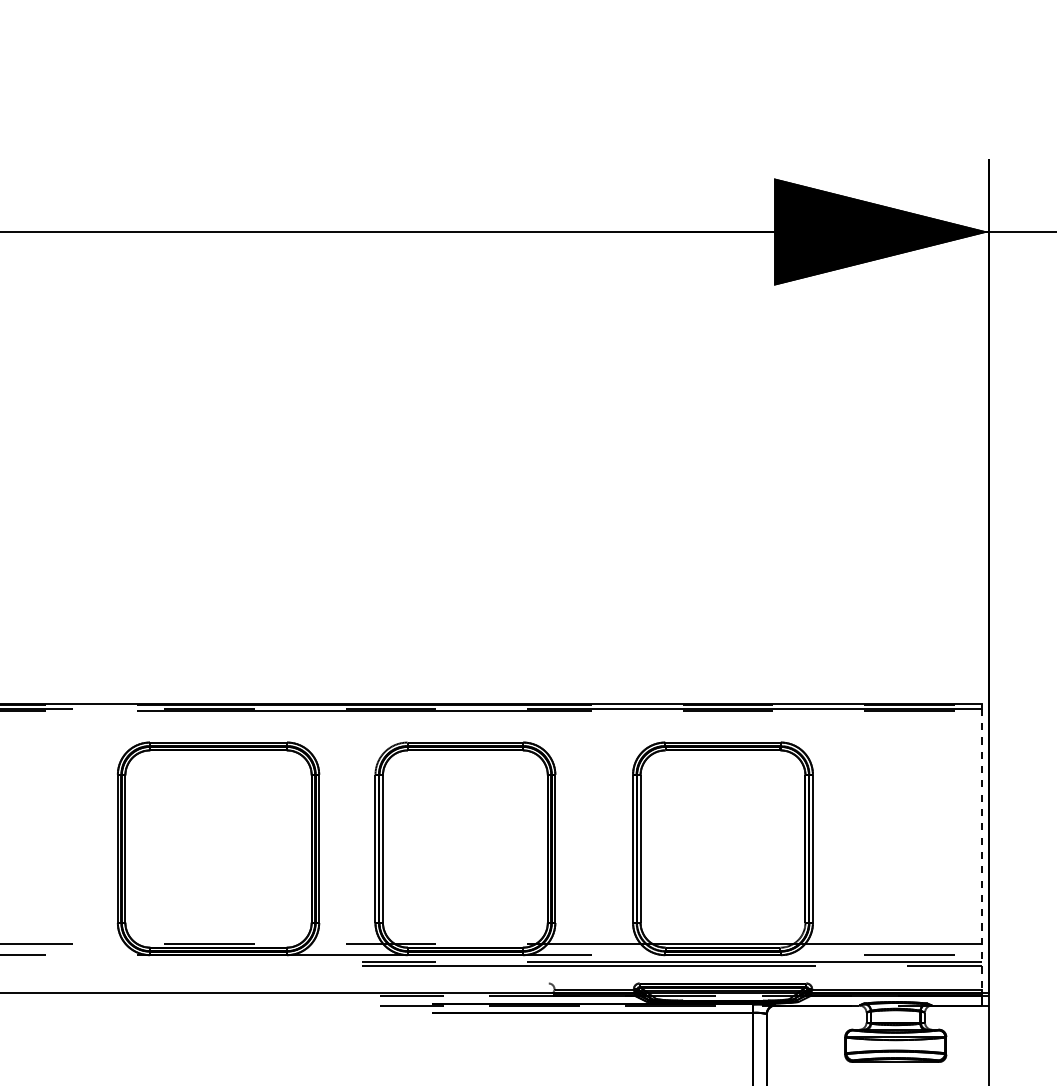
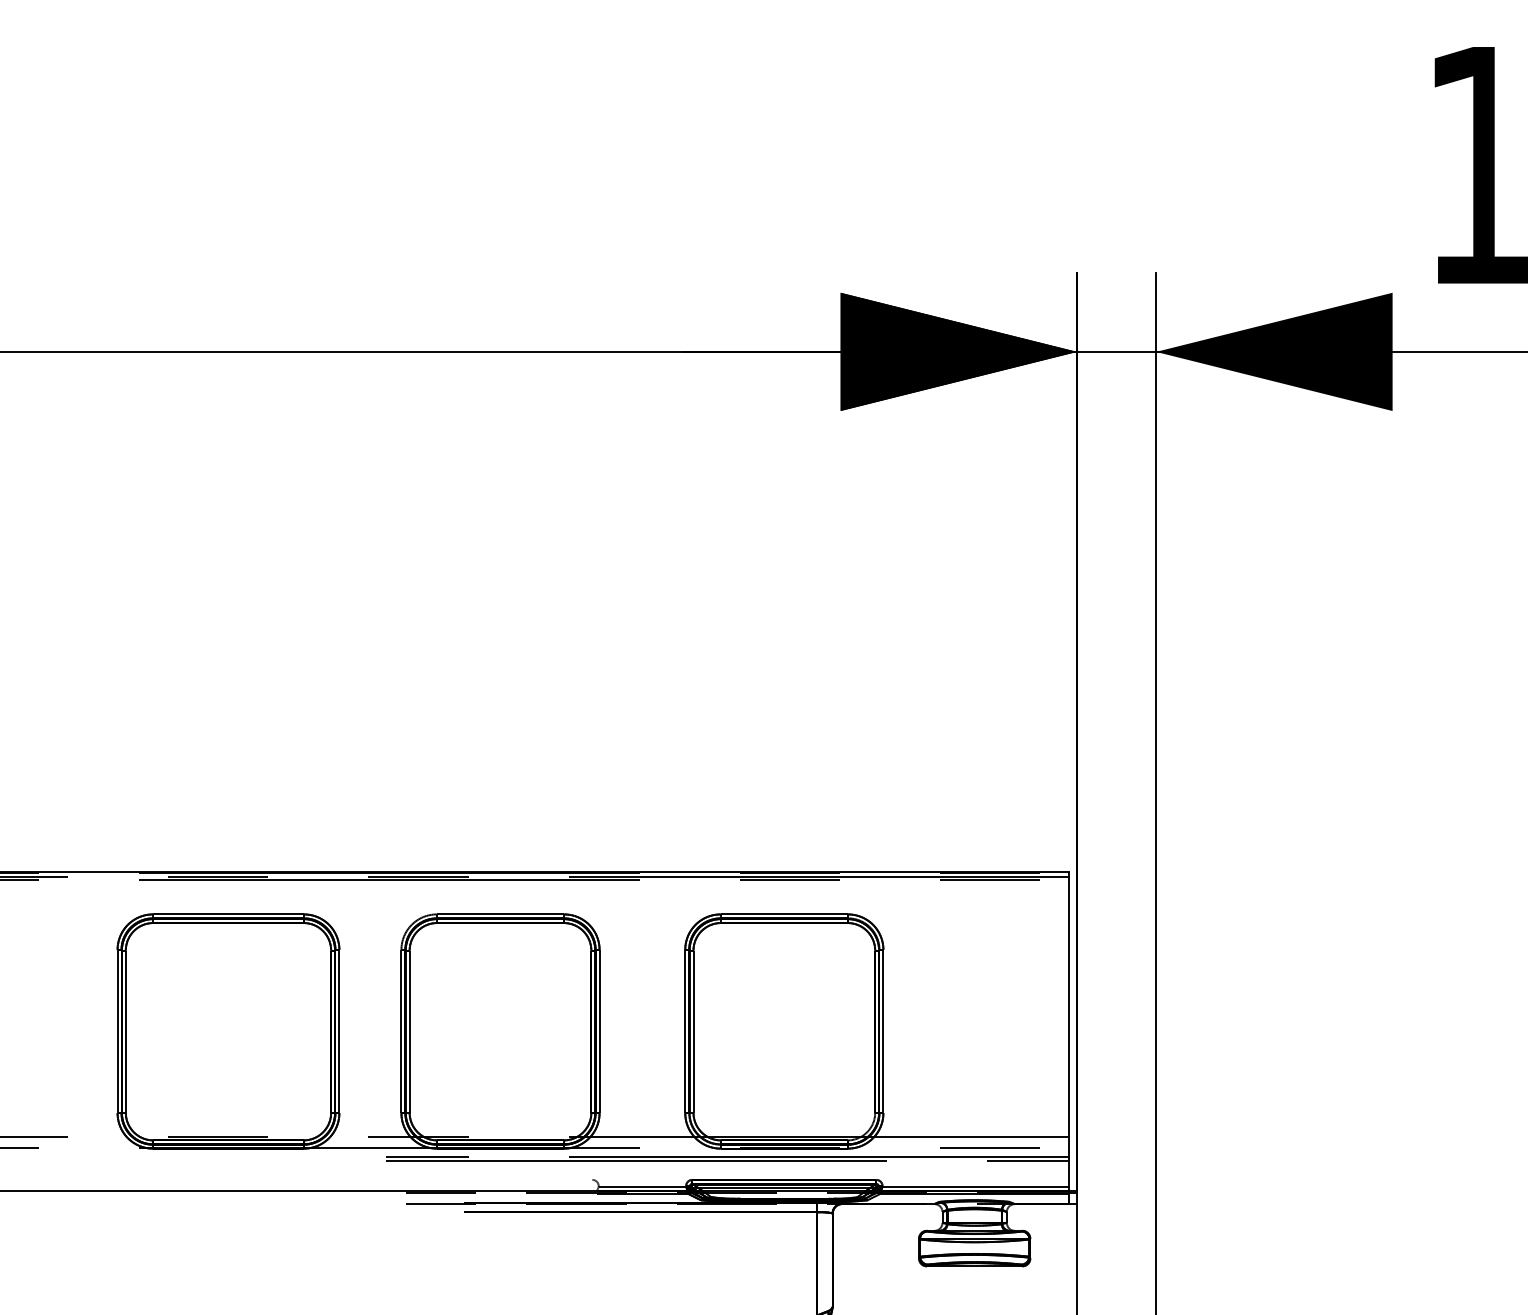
line: (981, 849) -> (1069, 1032), dashed -> solid

